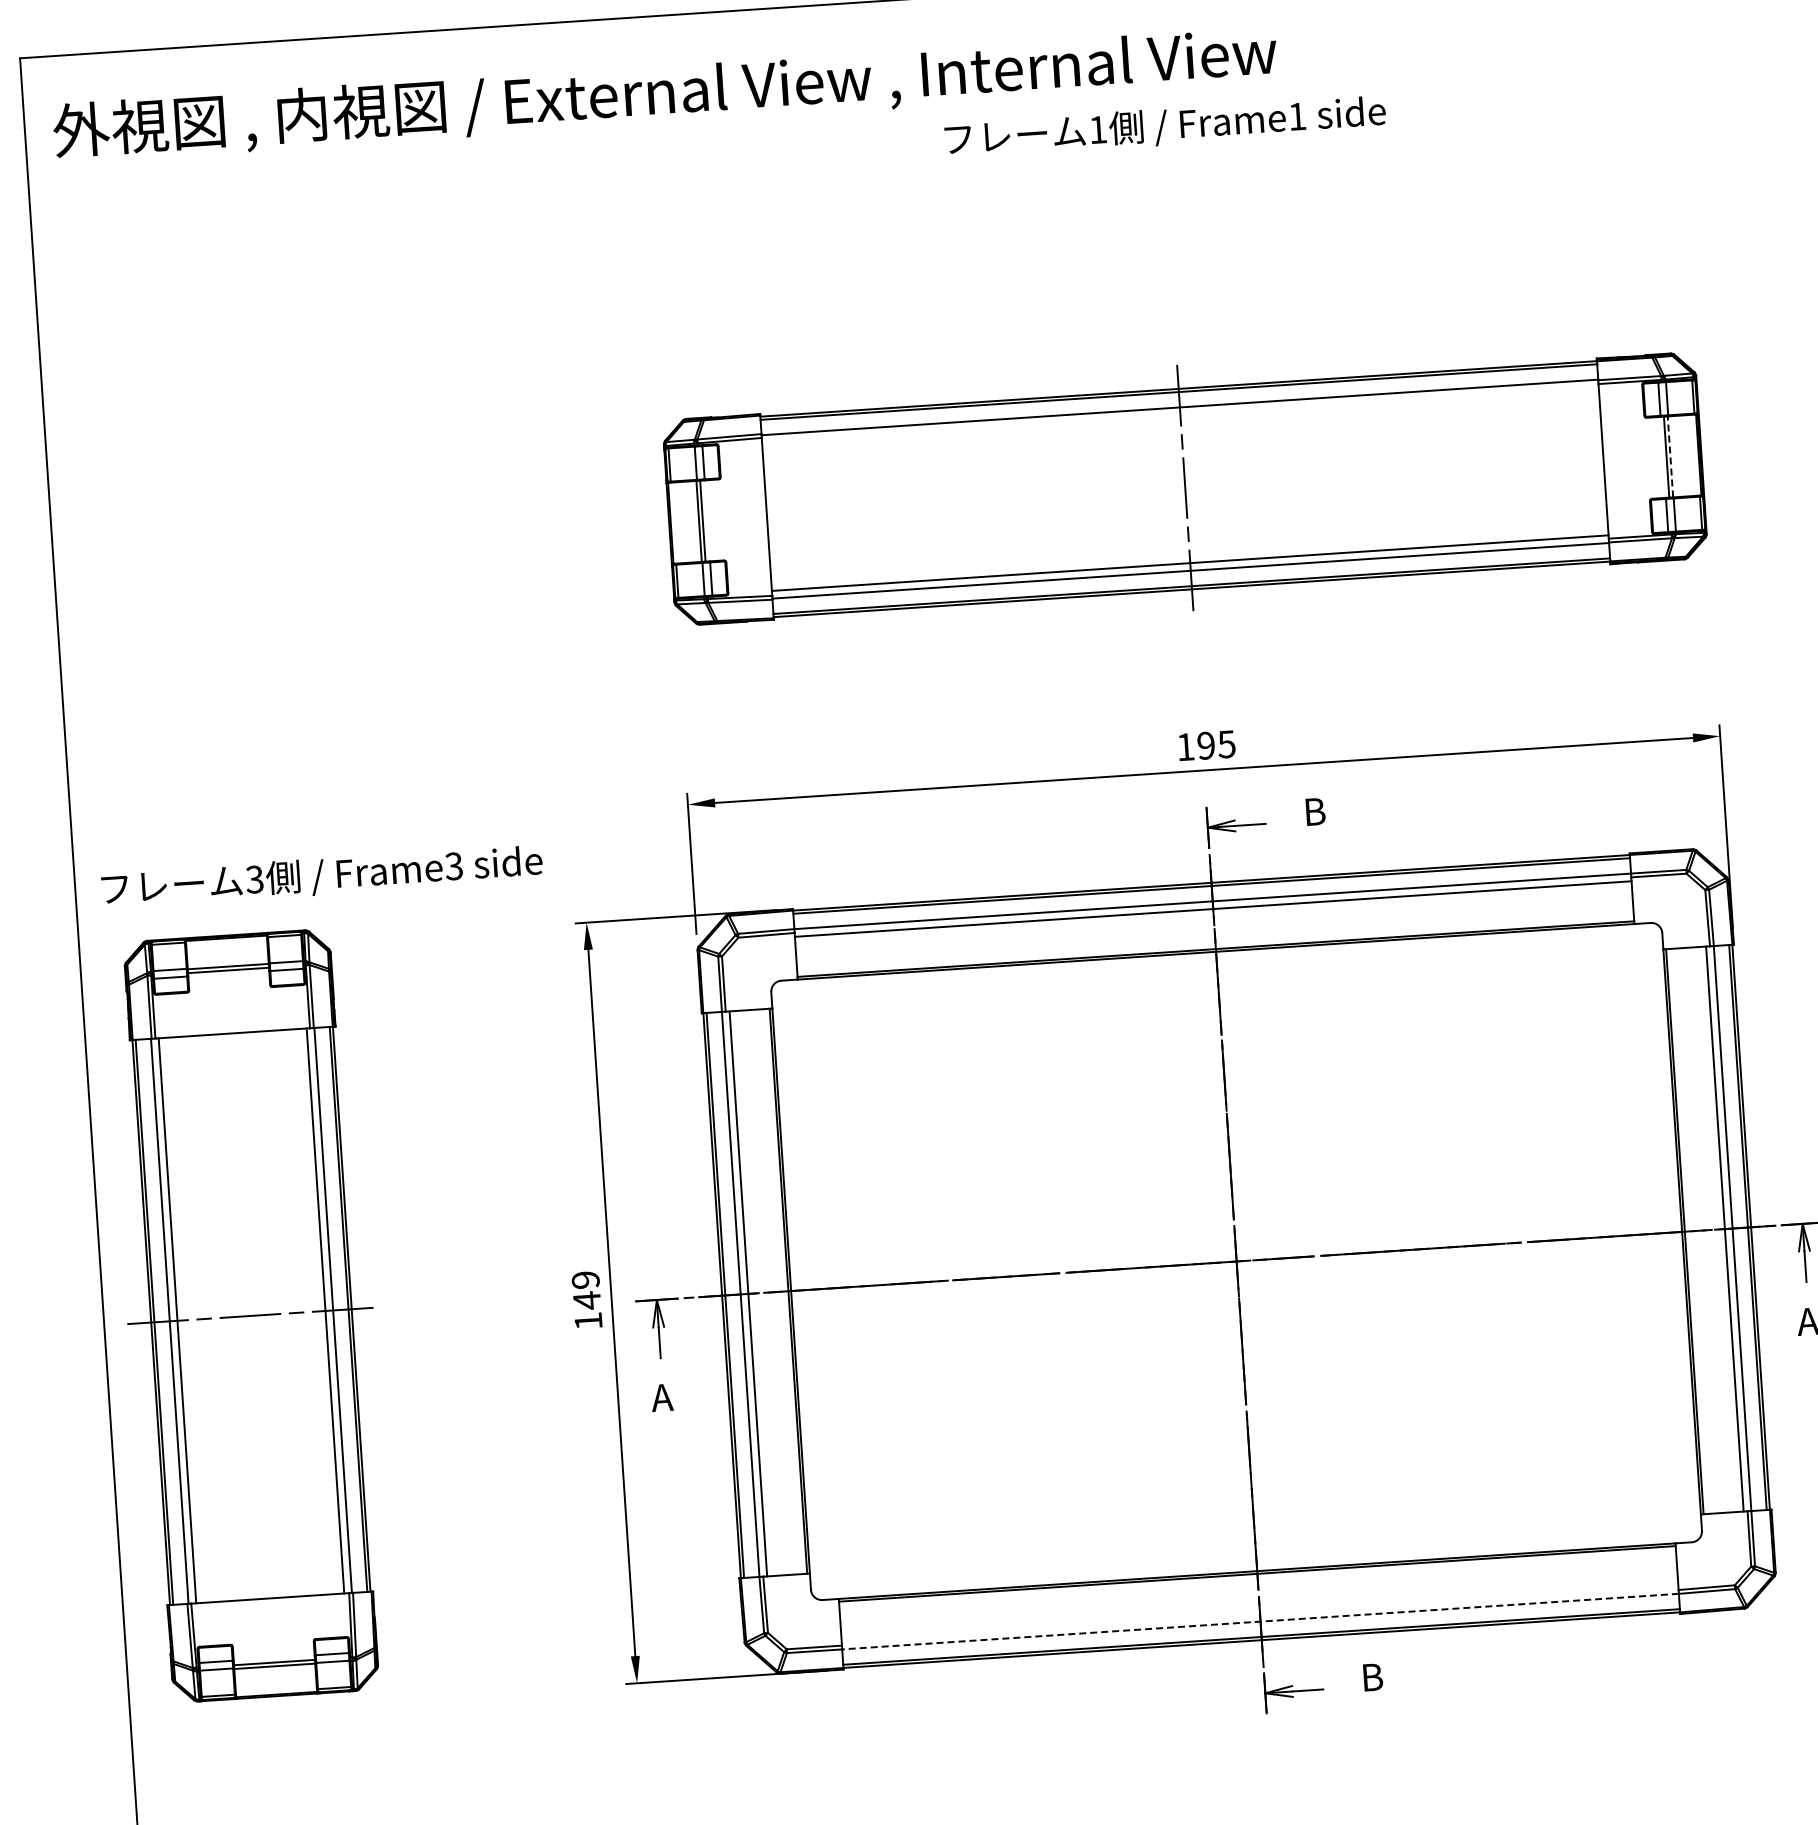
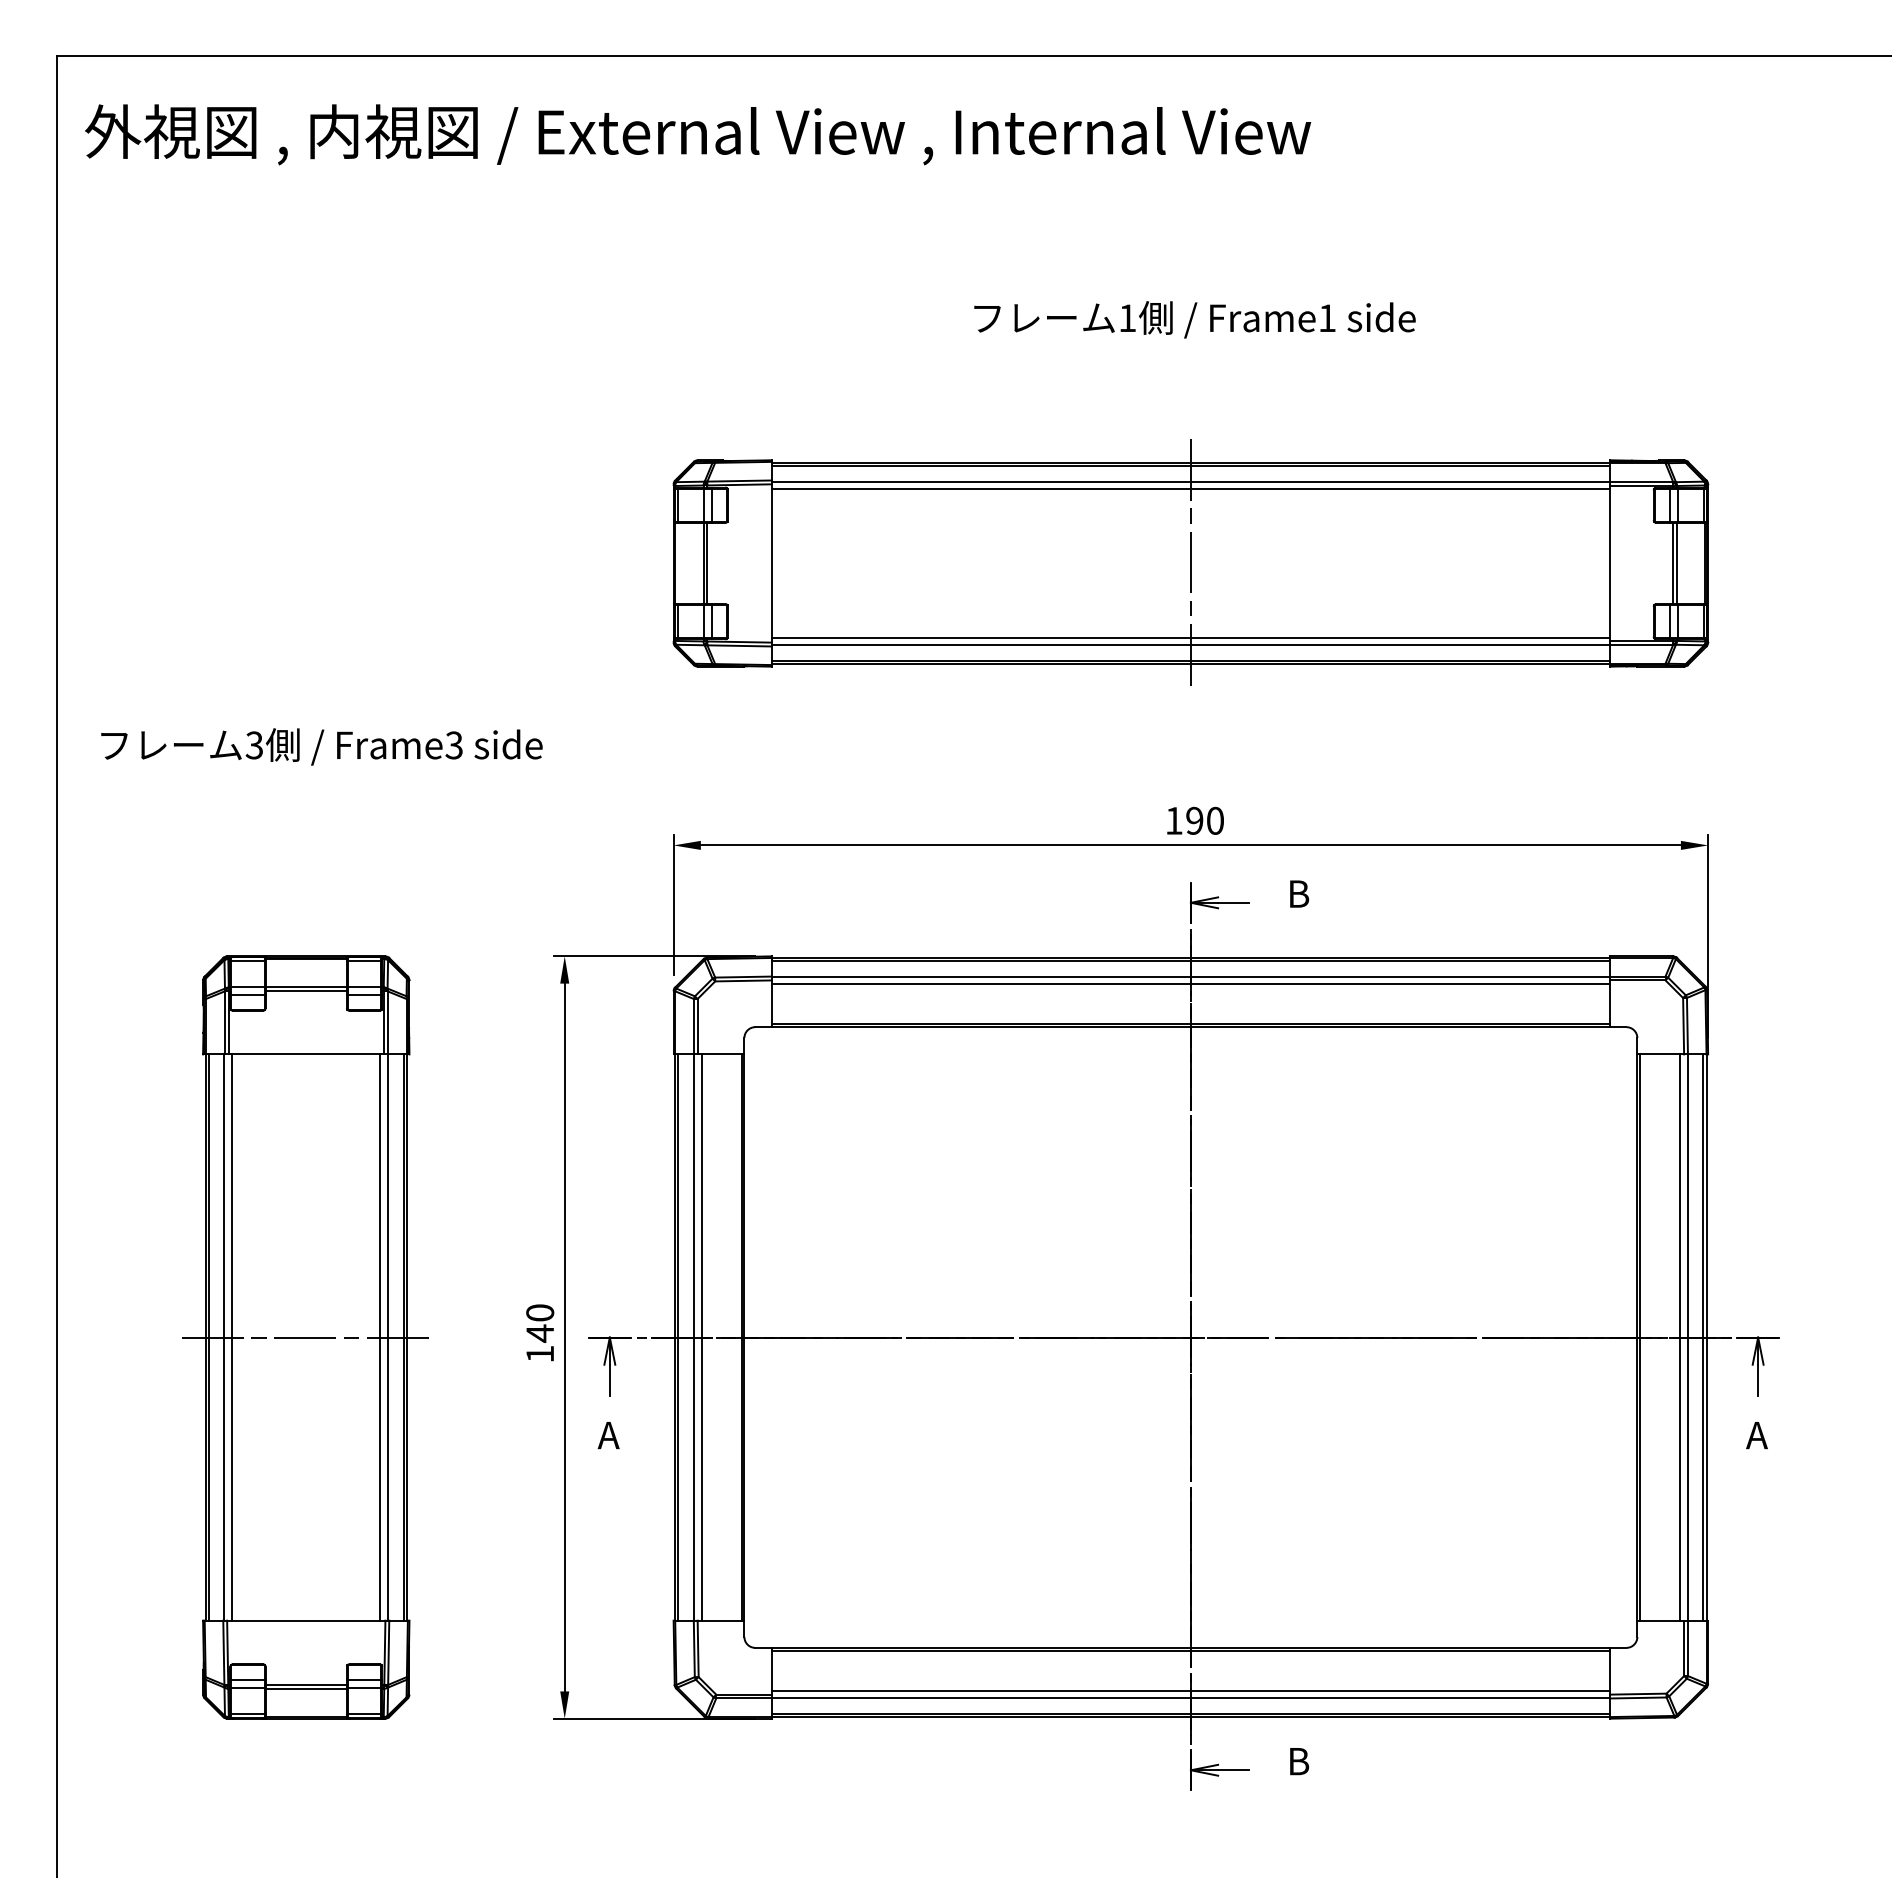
text: (1164, 126) -> (1194, 319), moved
line: (1180, 415) -> (1190, 489), added
line: (1670, 456) -> (1677, 563), dashed -> solid
text: (1225, 744) -> (1214, 820), 195 -> 190
text: (321, 876) -> (321, 746), moved
text: (586, 1279) -> (540, 1312), 149 -> 140
part: (250, 1315) -> (305, 1337), moved
line: (1259, 1613) -> (1190, 1690), added
line: (1260, 1621) -> (1190, 1698), dashed -> solid

